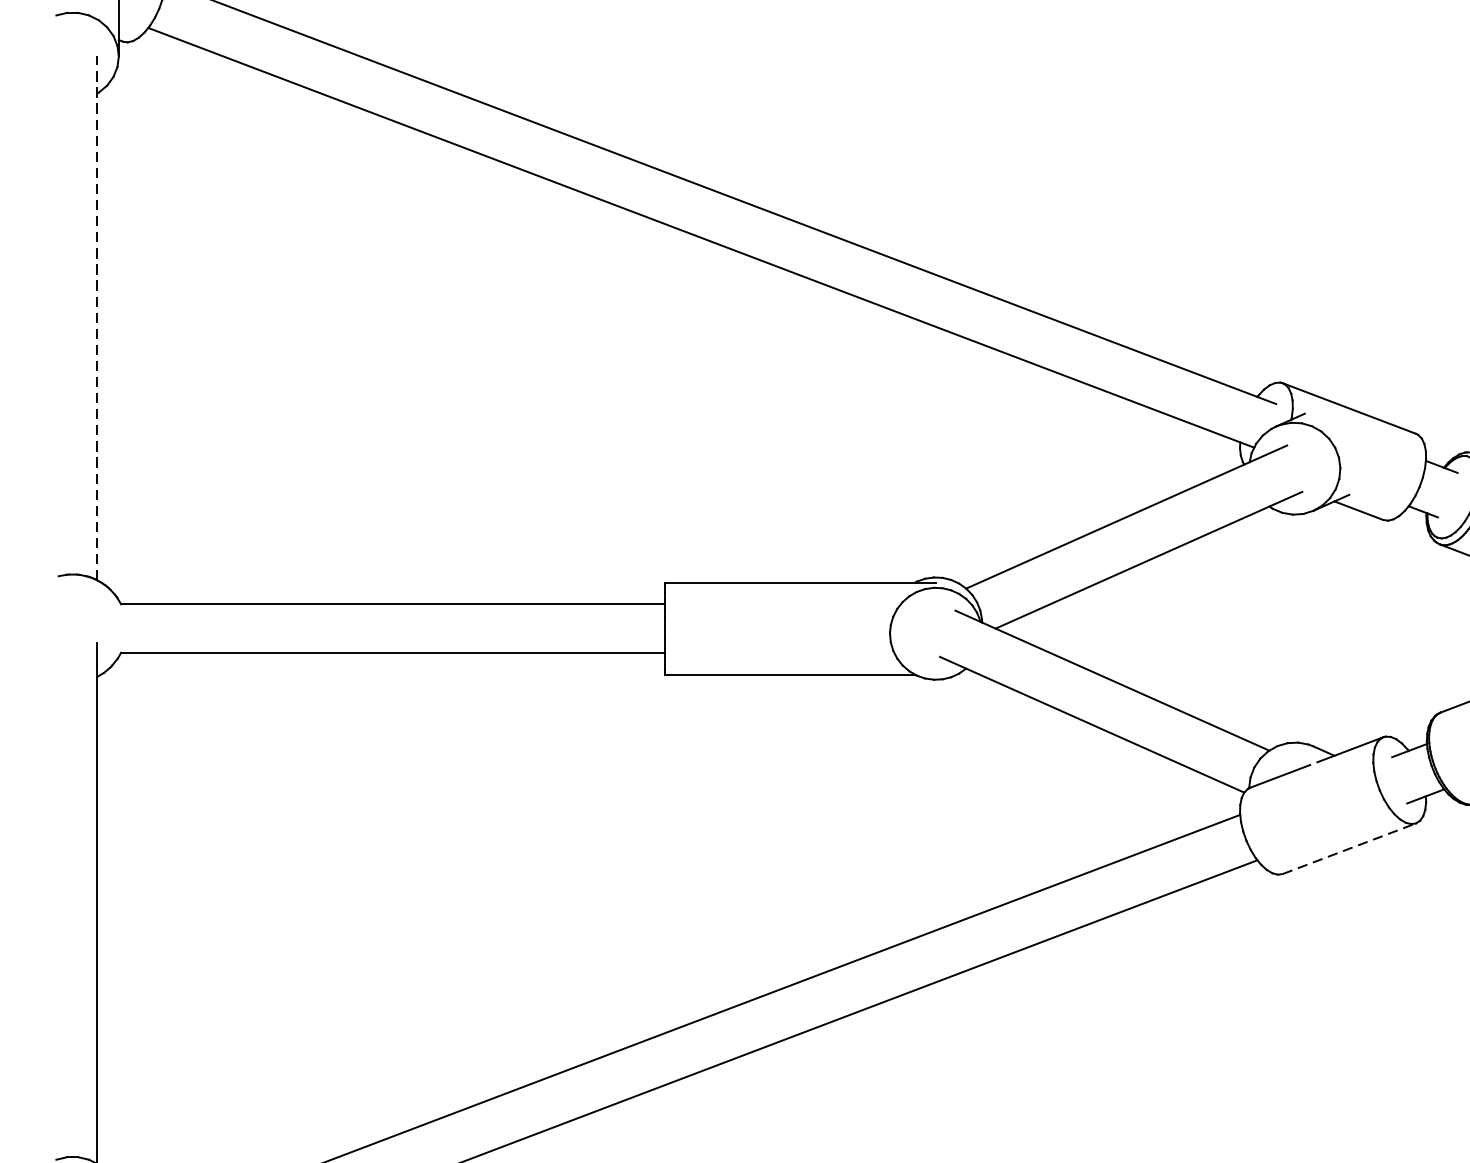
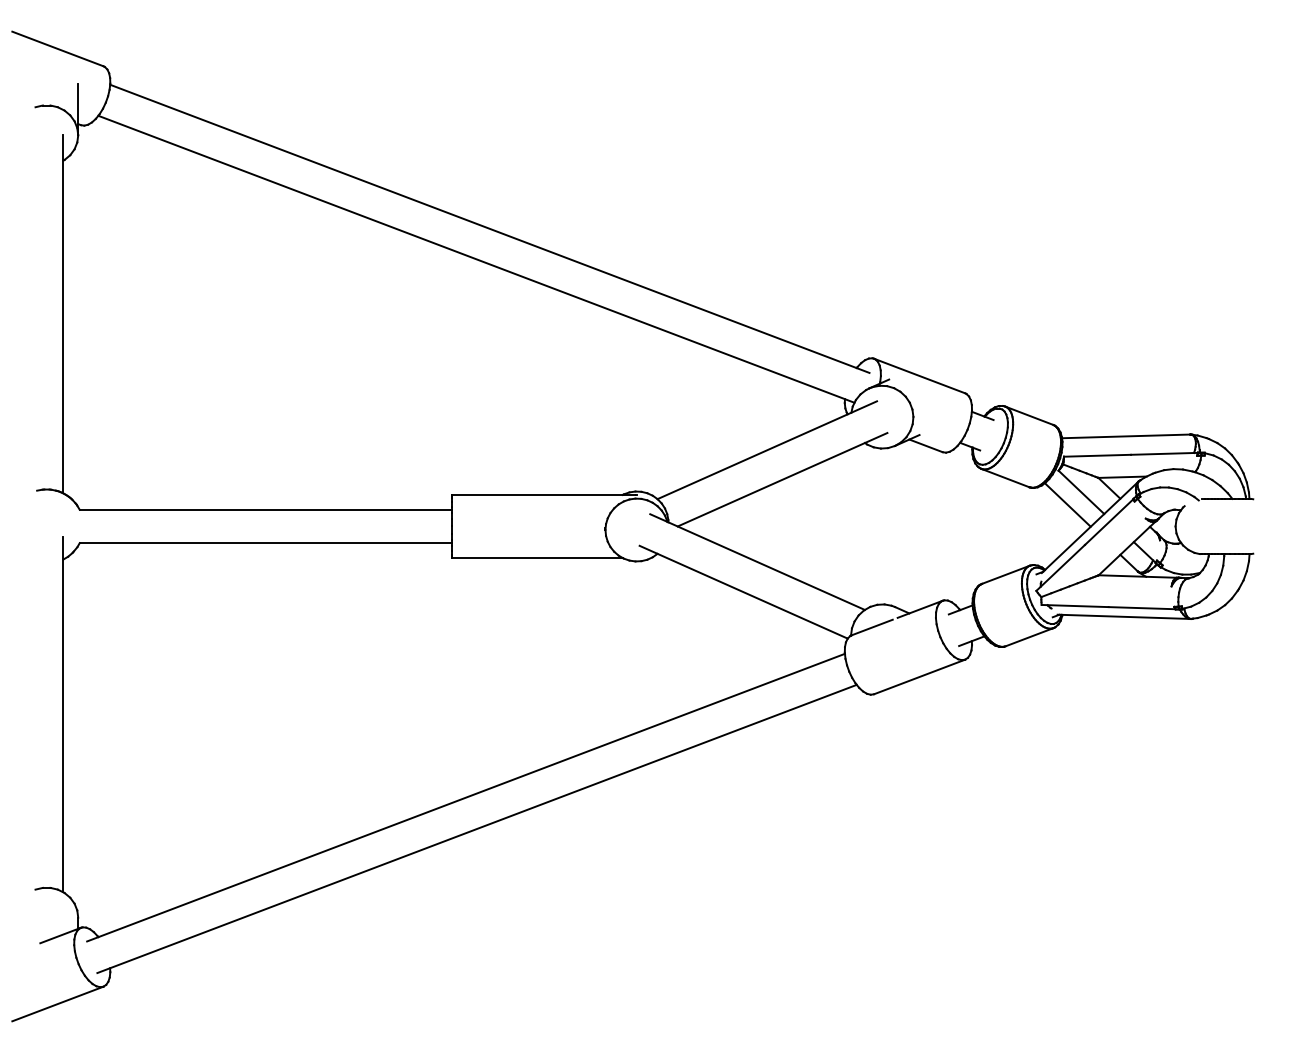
line: (97, 317) -> (63, 313), dashed -> solid
line: (1349, 848) -> (919, 676), dashed -> solid

